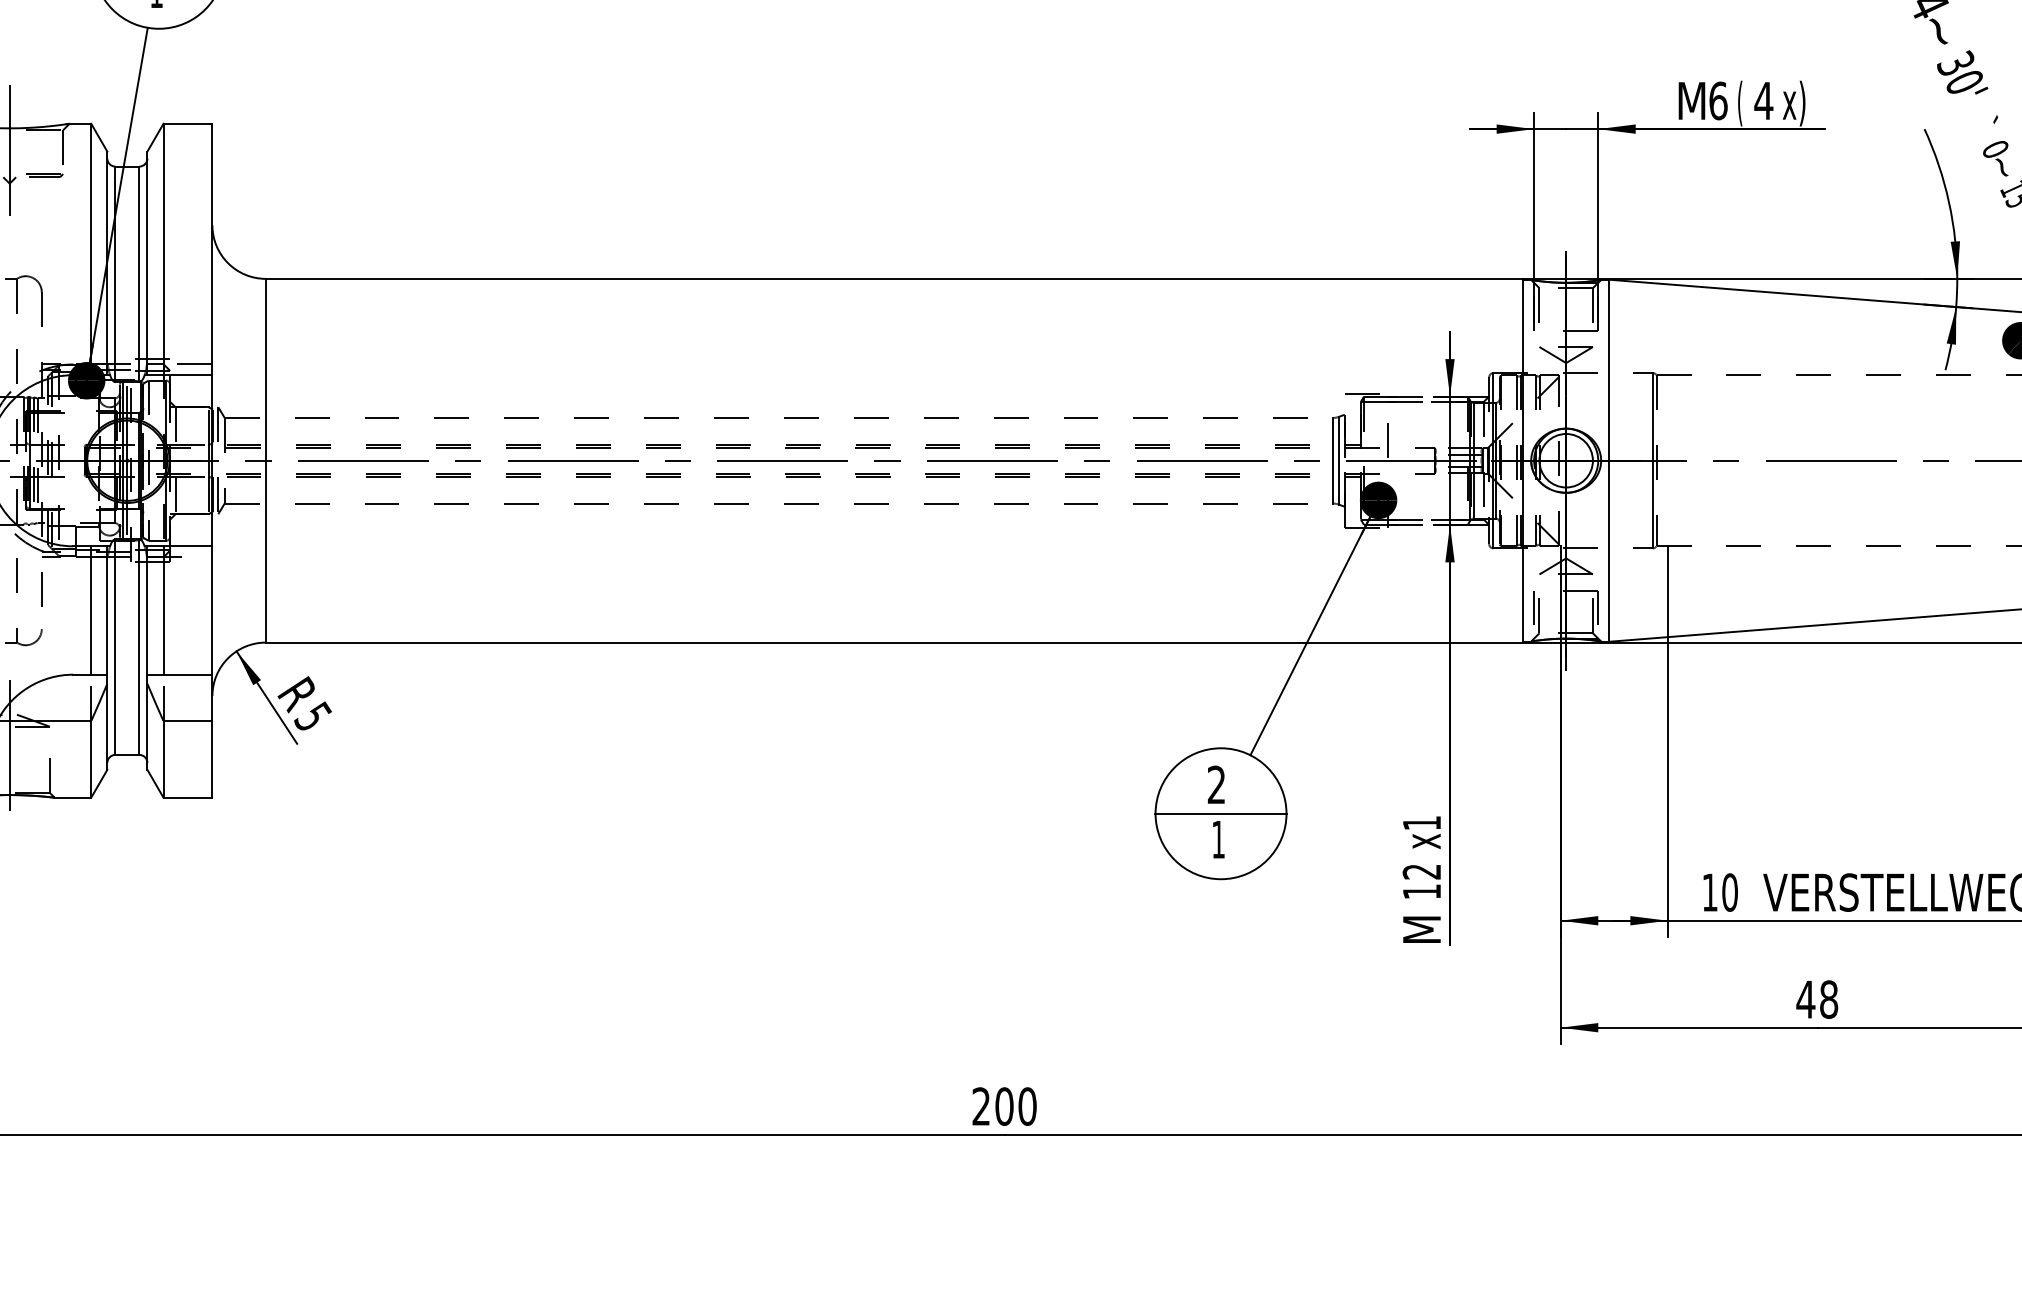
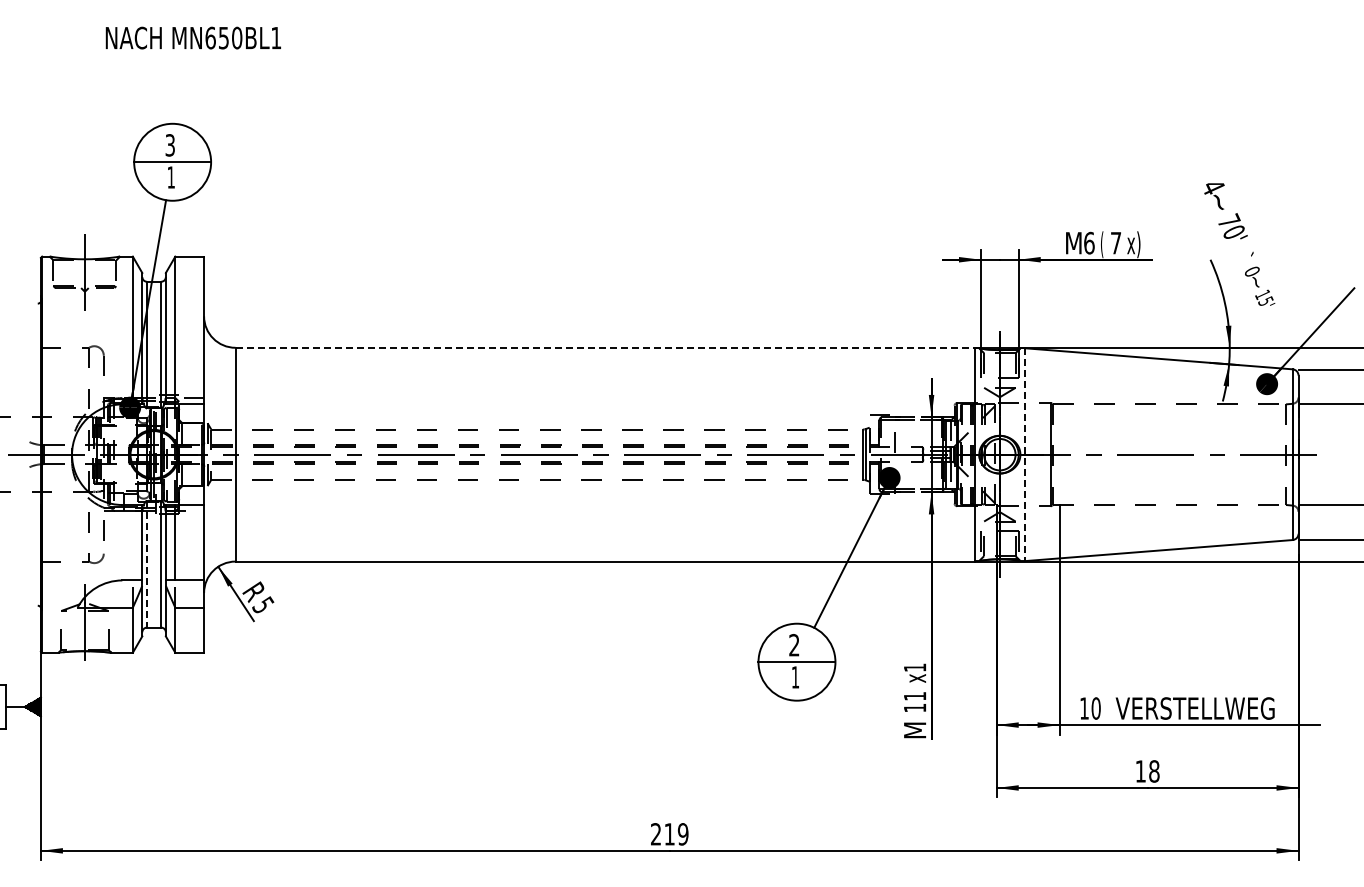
text: (1956, 62) -> (1229, 220), 30' -> 70'
text: (1762, 101) -> (1115, 243), 4 -> 7
line: (895, 278) -> (605, 347), solid -> dashed
line: (1609, 462) -> (1025, 455), solid -> dashed
line: (90, 610) -> (132, 542), removed
line: (116, 647) -> (147, 564), solid -> dashed
text: (1420, 872) -> (914, 696), 12 -> 11
text: (1805, 999) -> (1140, 771), 48 -> 18
text: (1016, 1106) -> (676, 834), 200 -> 219

